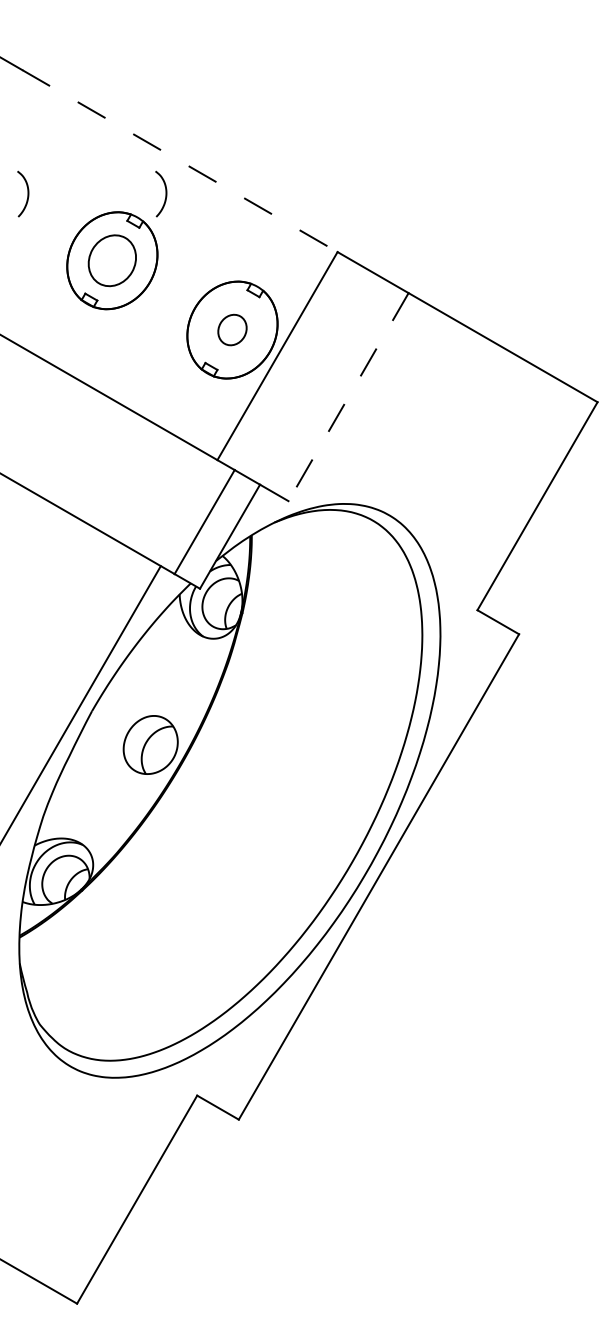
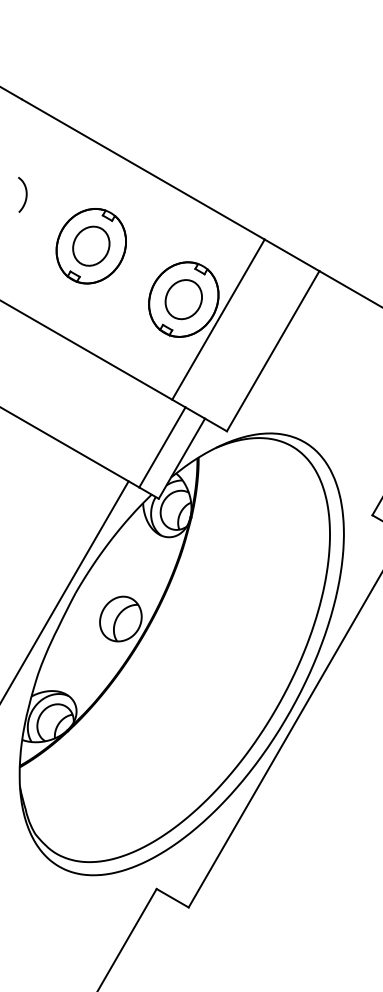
line: (180, 161) -> (143, 169), dashed -> solid
curve: (165, 193) -> (132, 194), removed
part: (232, 329) -> (183, 299), size x1.67
line: (348, 397) -> (273, 351), dashed -> solid

